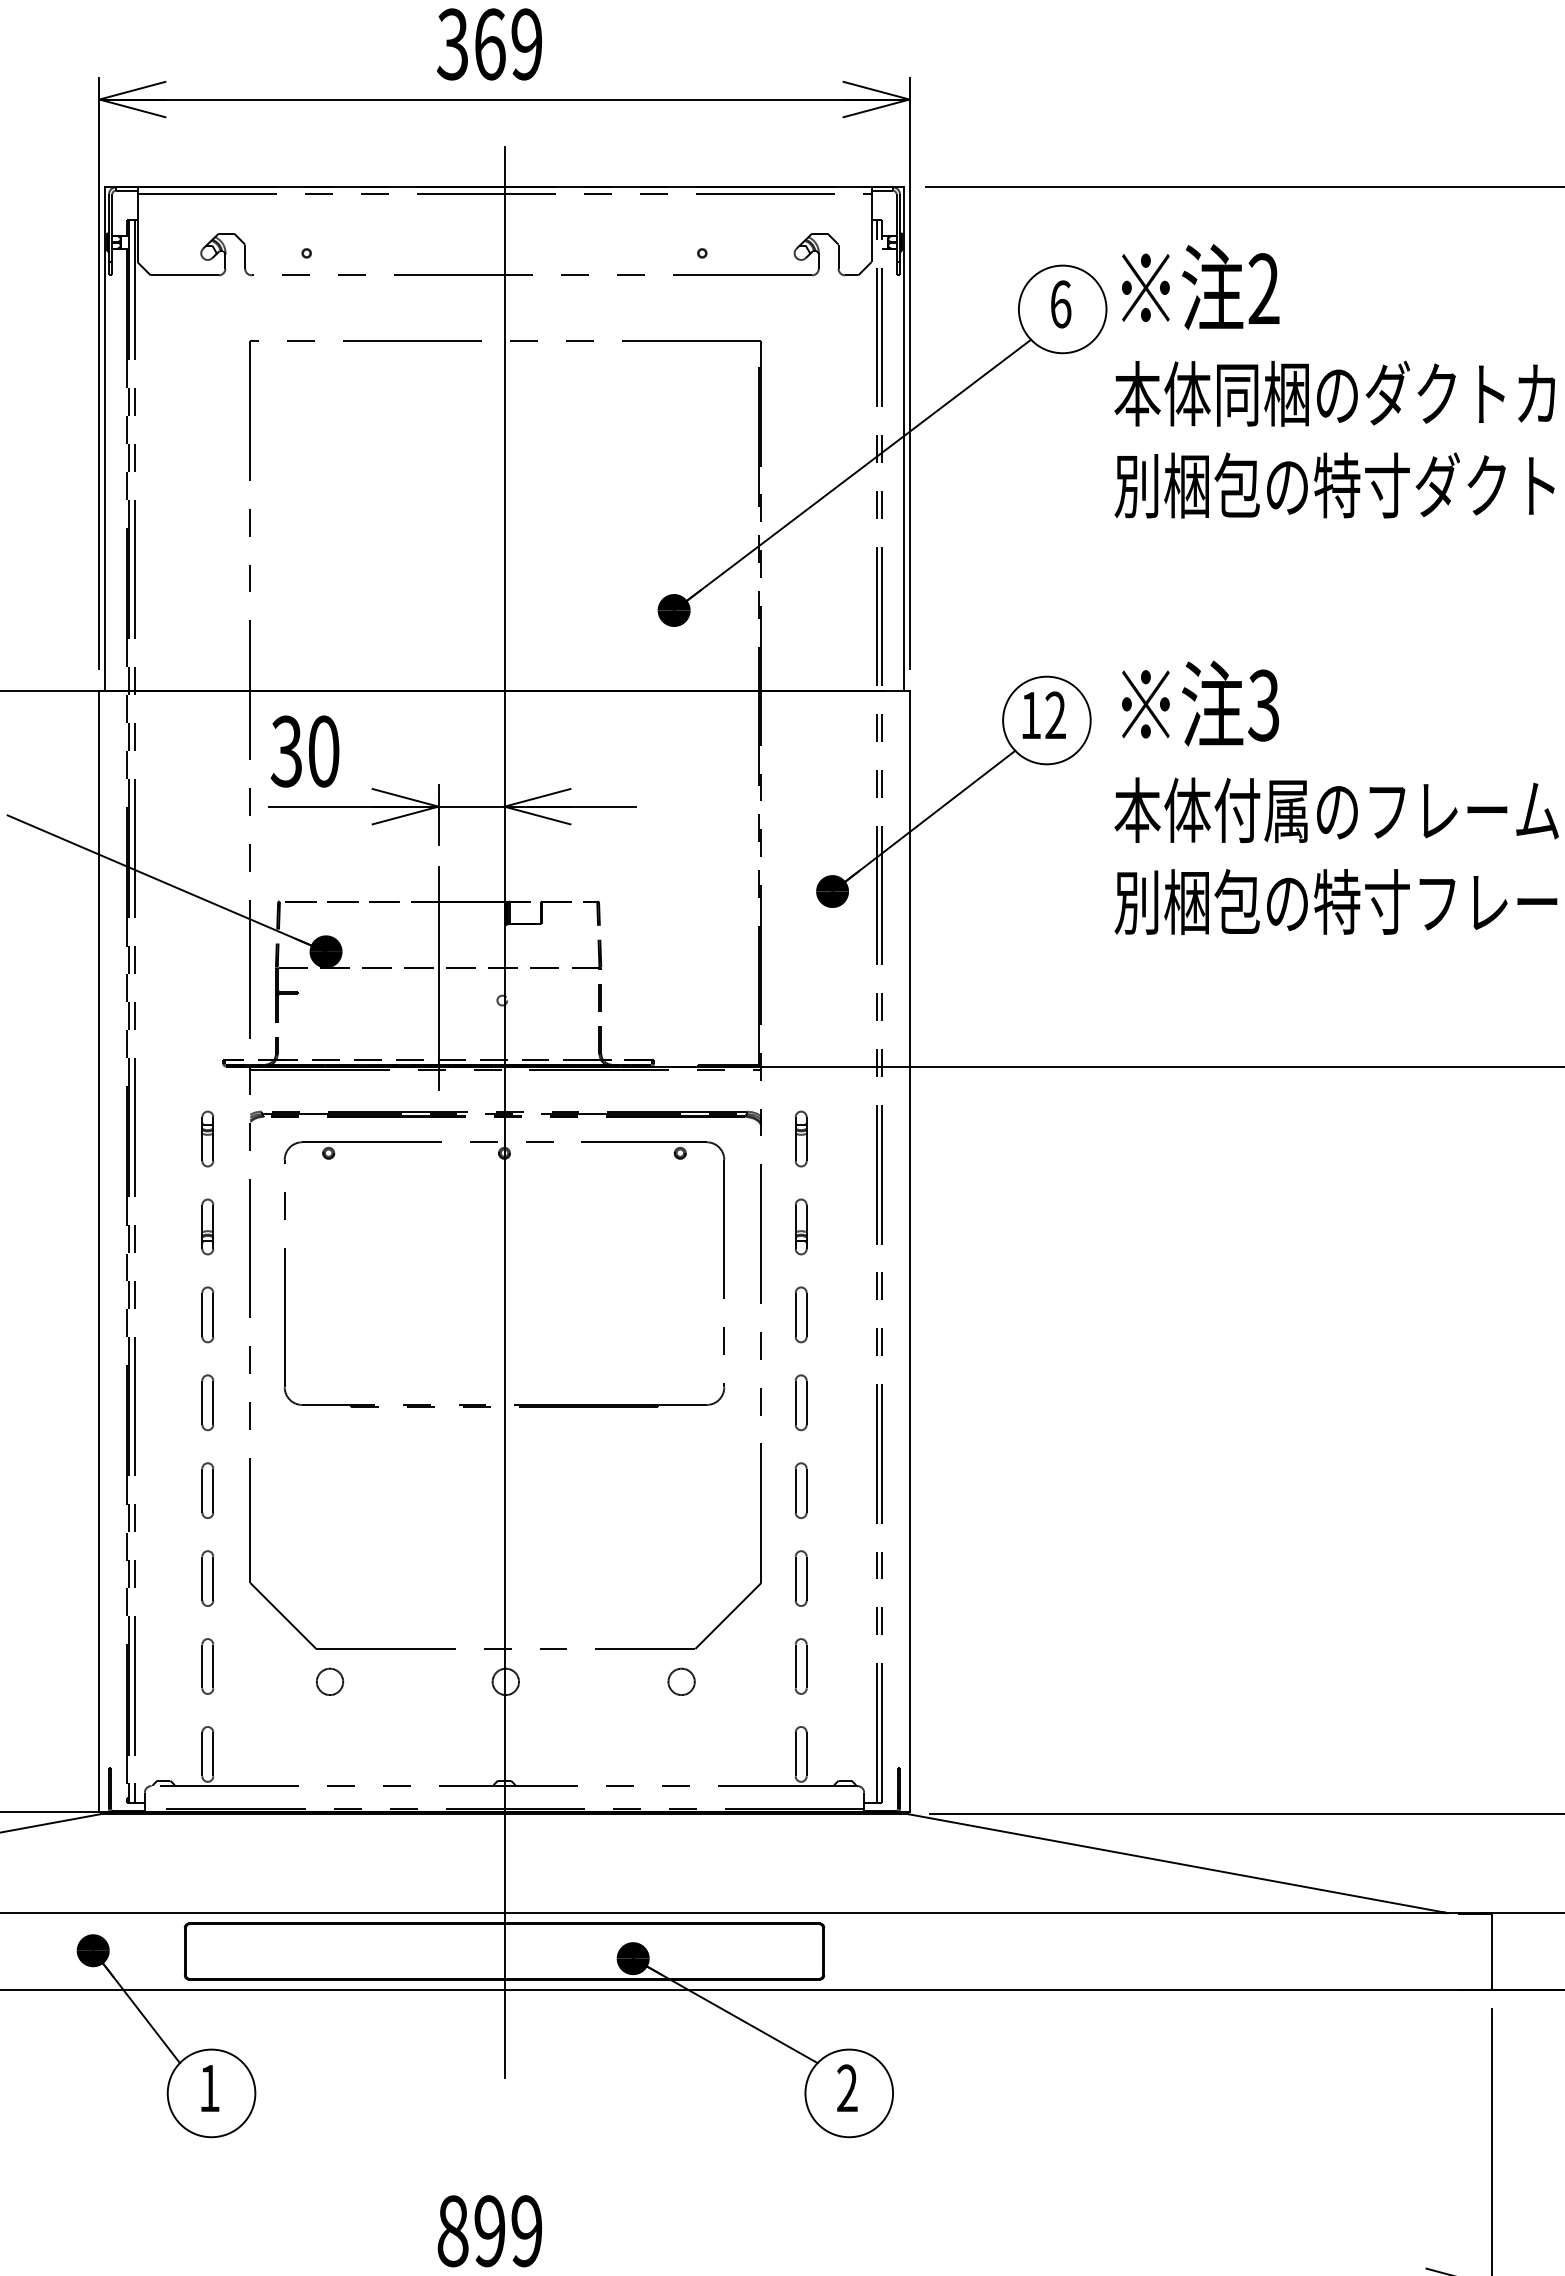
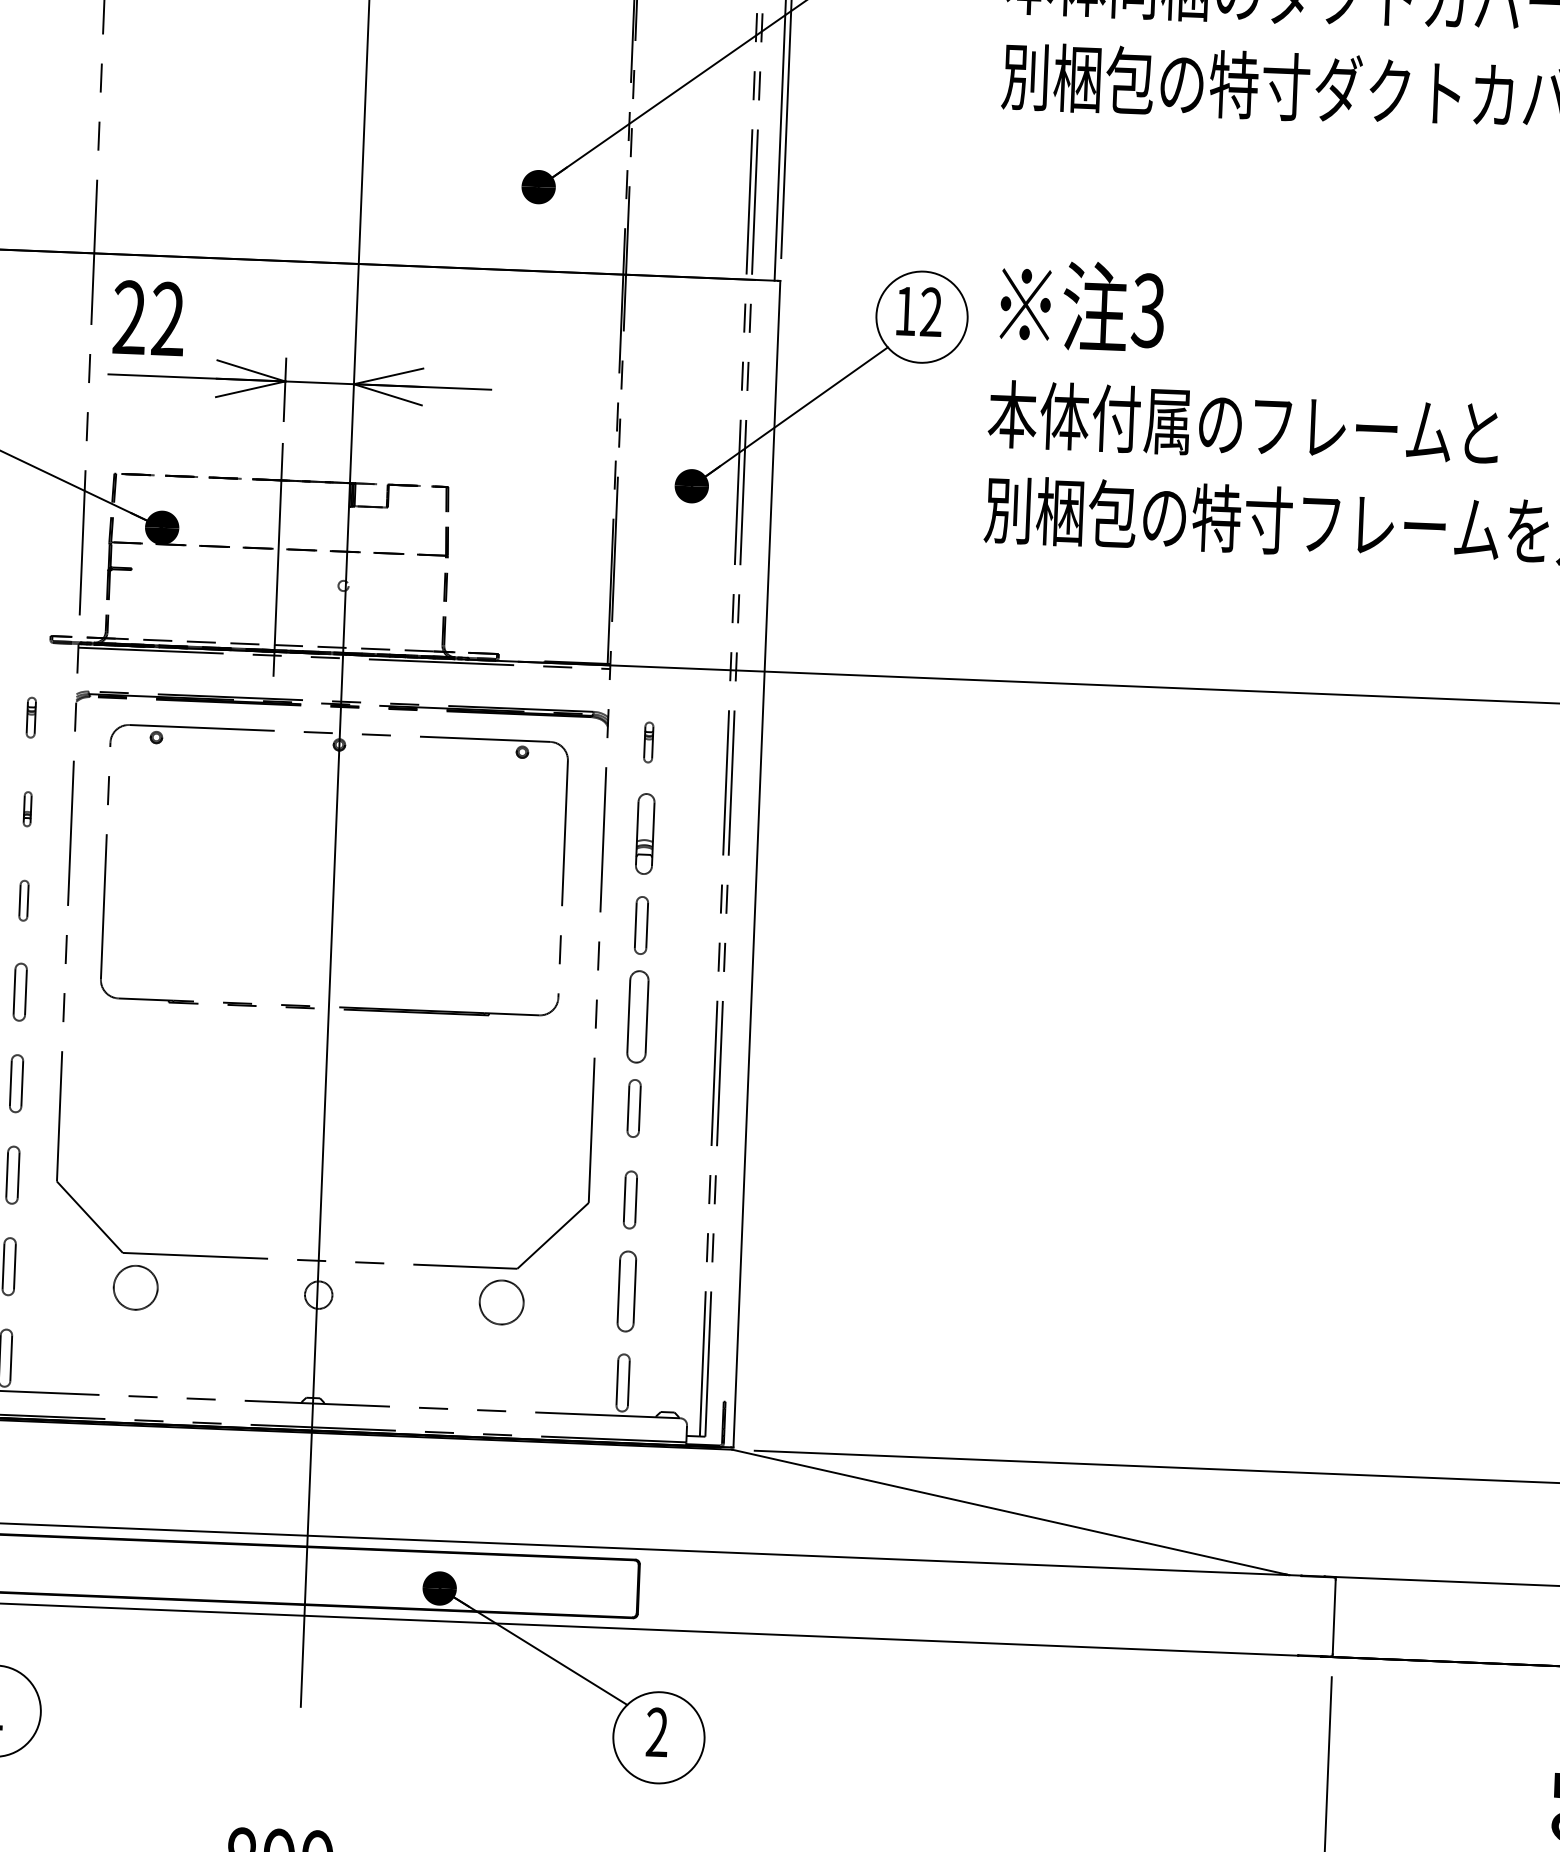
text: (304, 751) -> (148, 318), 30 -> 22
part: (207, 1138) -> (30, 717), size x0.7
part: (800, 1138) -> (648, 741), size x0.7
part: (207, 1226) -> (27, 808), size x0.6
part: (800, 1226) -> (644, 833), size x1.4
part: (207, 1314) -> (23, 900), size x0.7
part: (800, 1402) -> (637, 1016), size x1.6
part: (800, 1666) -> (626, 1291), size x1.4
circle: (329, 1681) -> (135, 1287), size x1.6
circle: (681, 1681) -> (501, 1302), size x1.6

